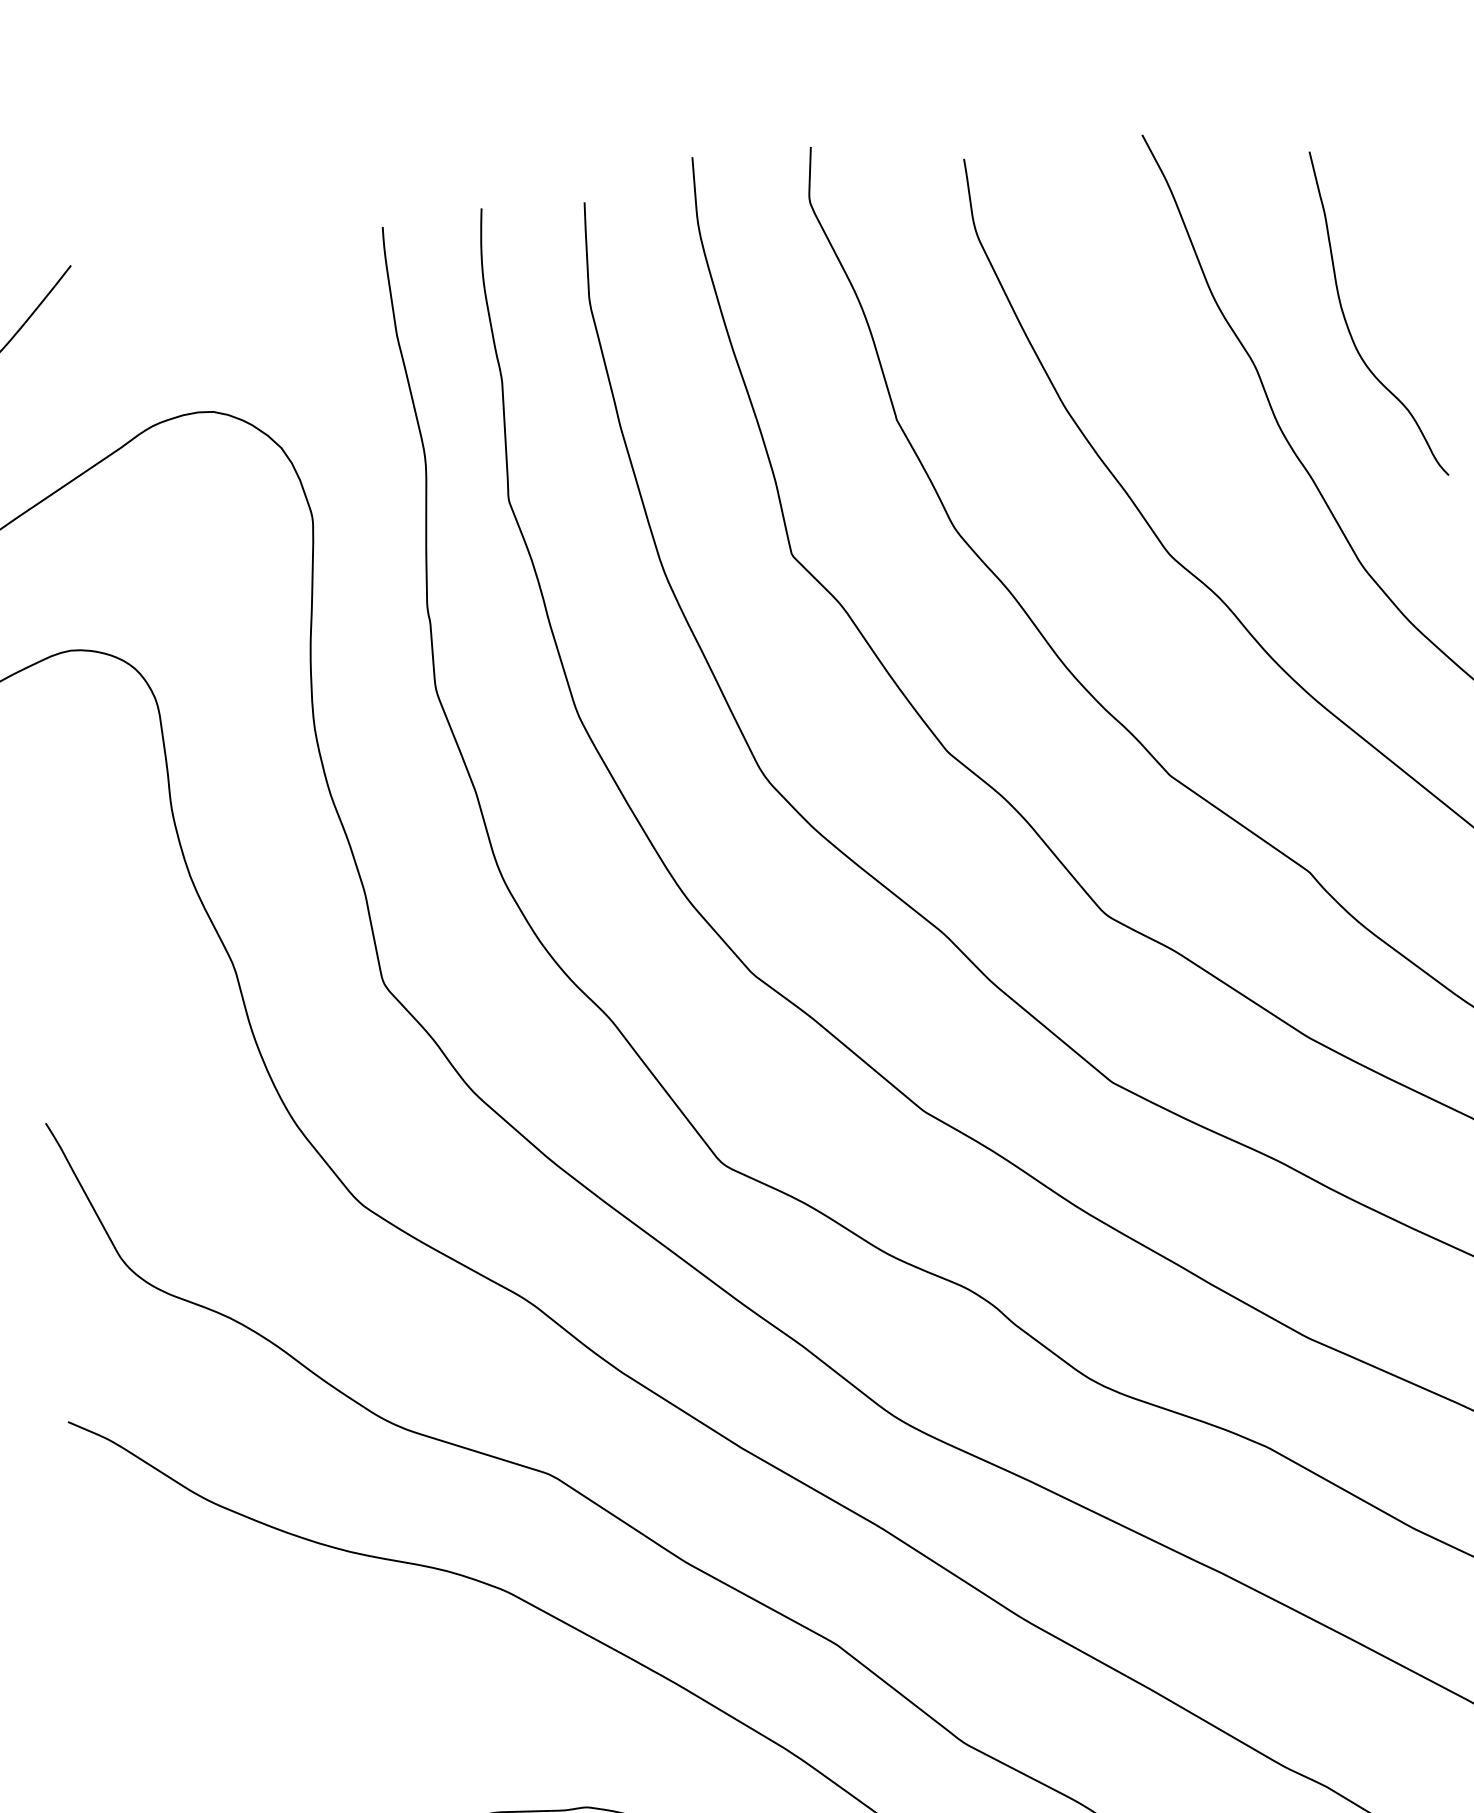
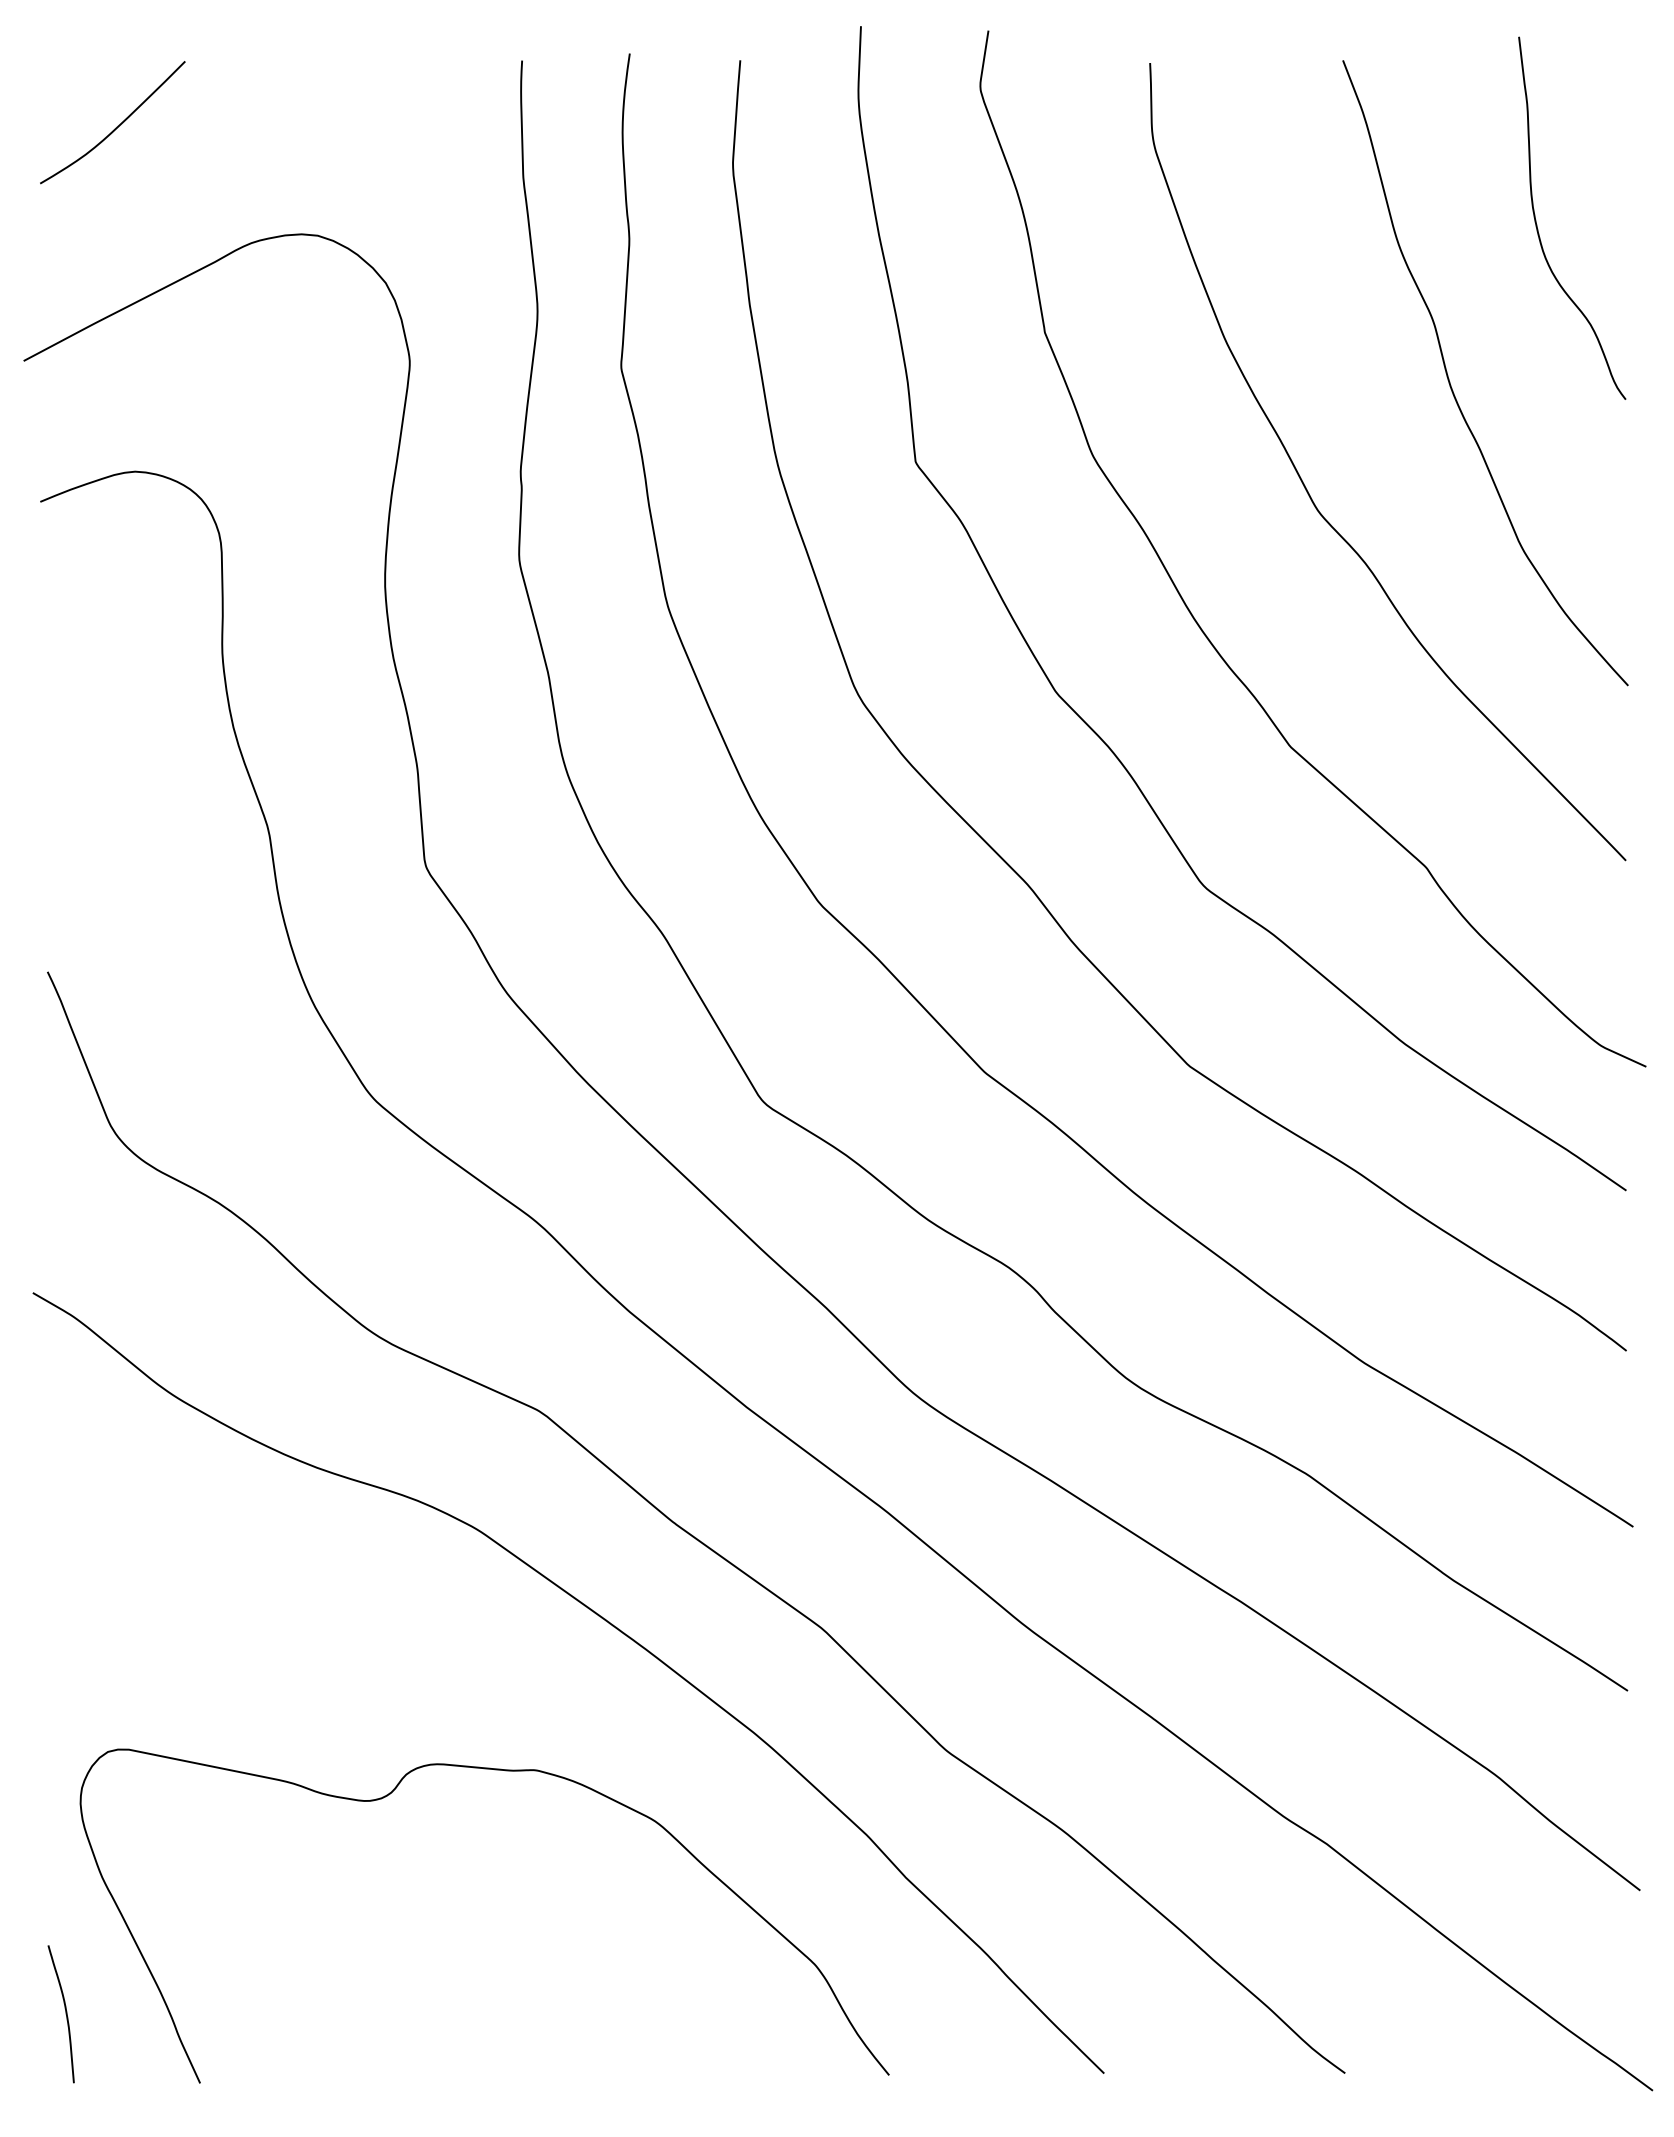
curve: (1347, 323) -> (1537, 224), moved

